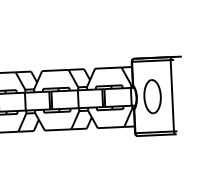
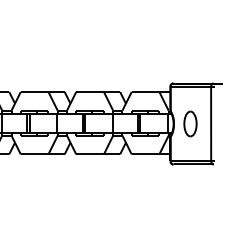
part: (152, 96) -> (190, 123), size x0.71

